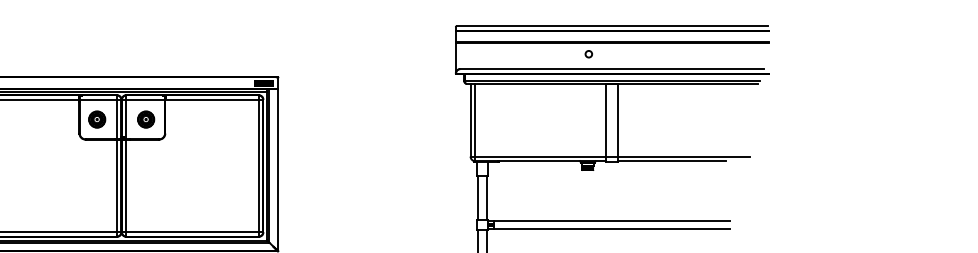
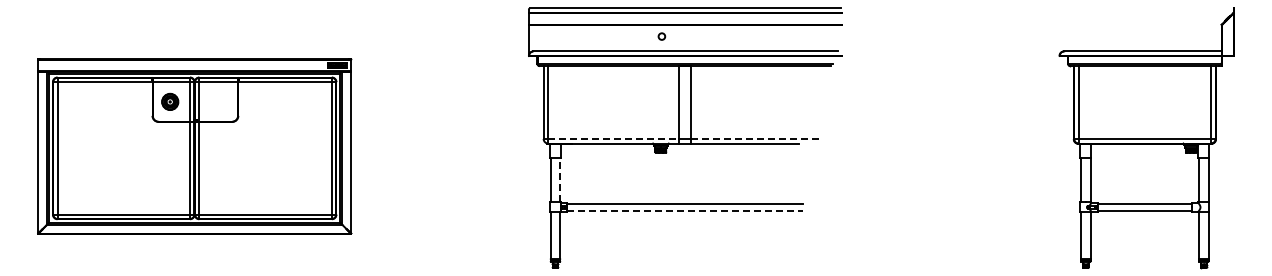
part: (146, 119) -> (219, 101), removed
line: (540, 156) -> (613, 138), solid -> dashed
line: (683, 156) -> (756, 138), solid -> dashed
line: (487, 197) -> (560, 179), solid -> dashed
line: (612, 228) -> (685, 210), solid -> dashed

